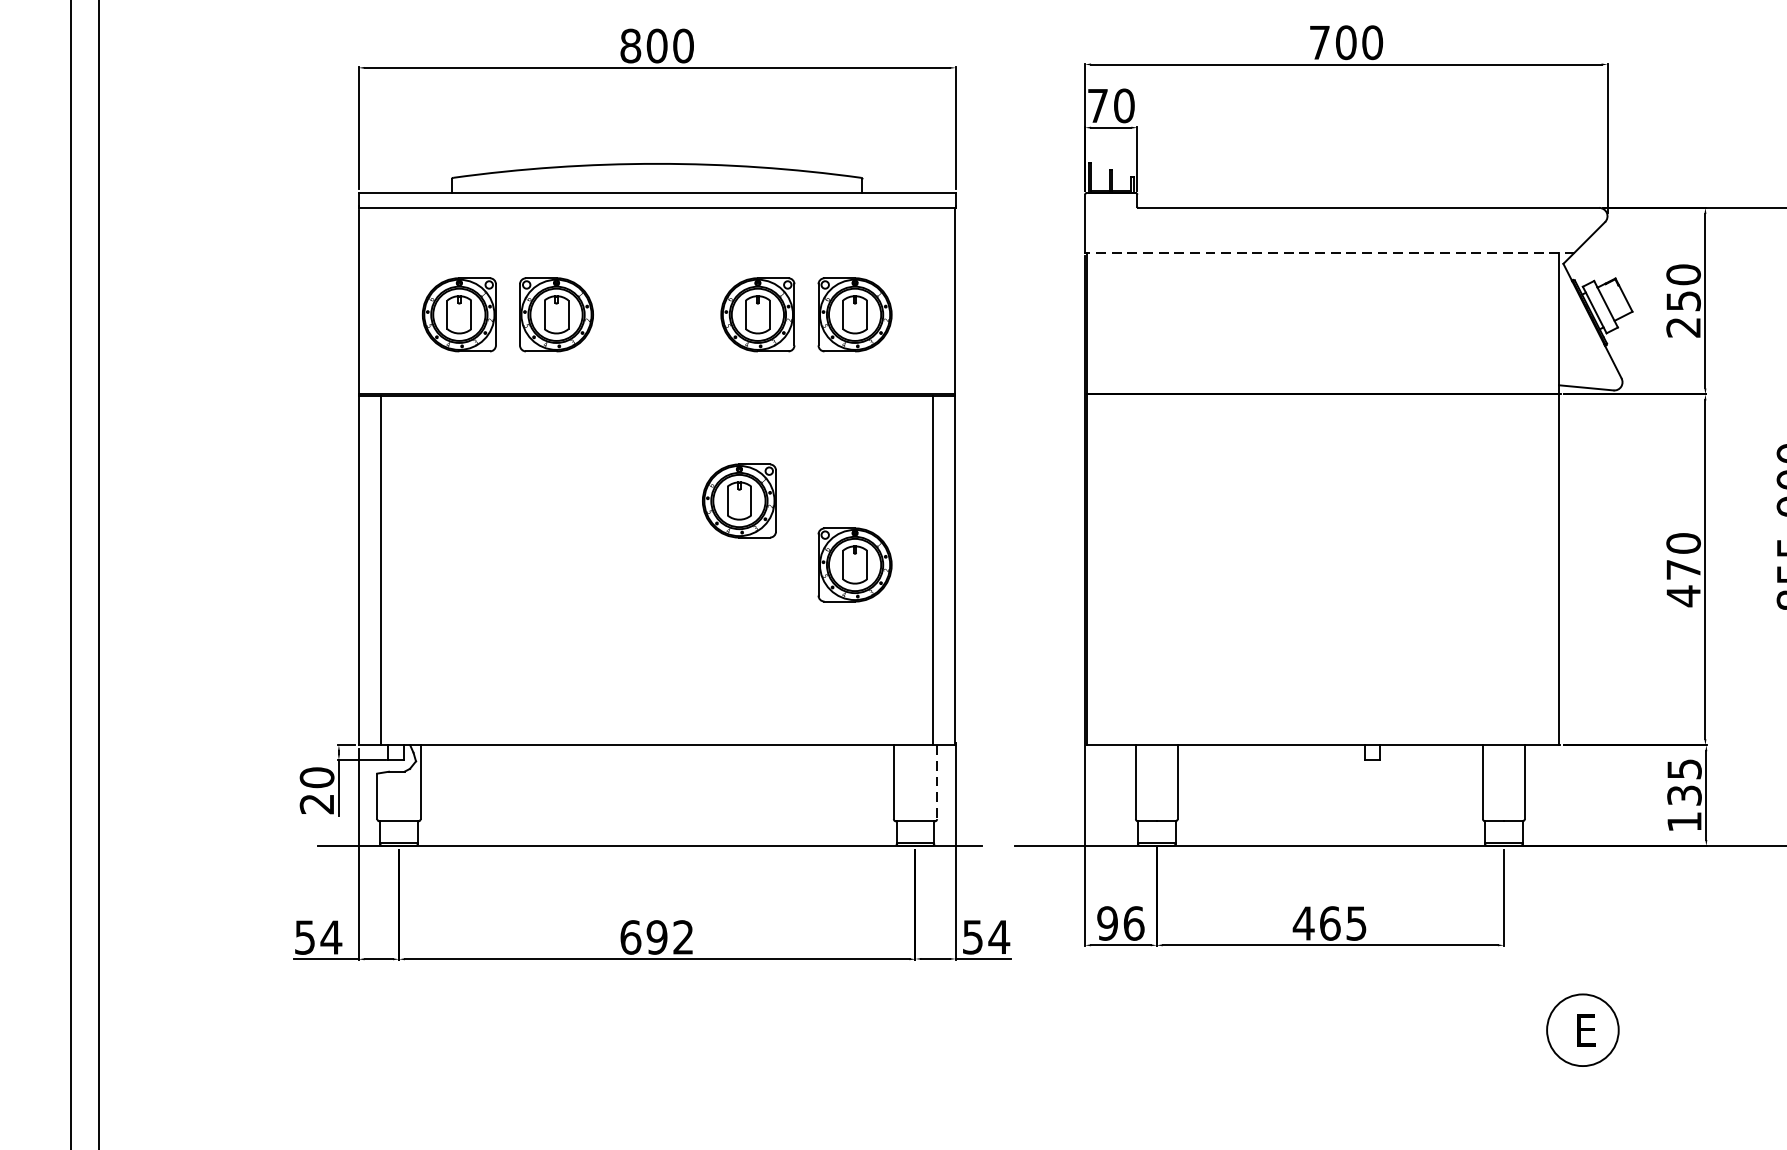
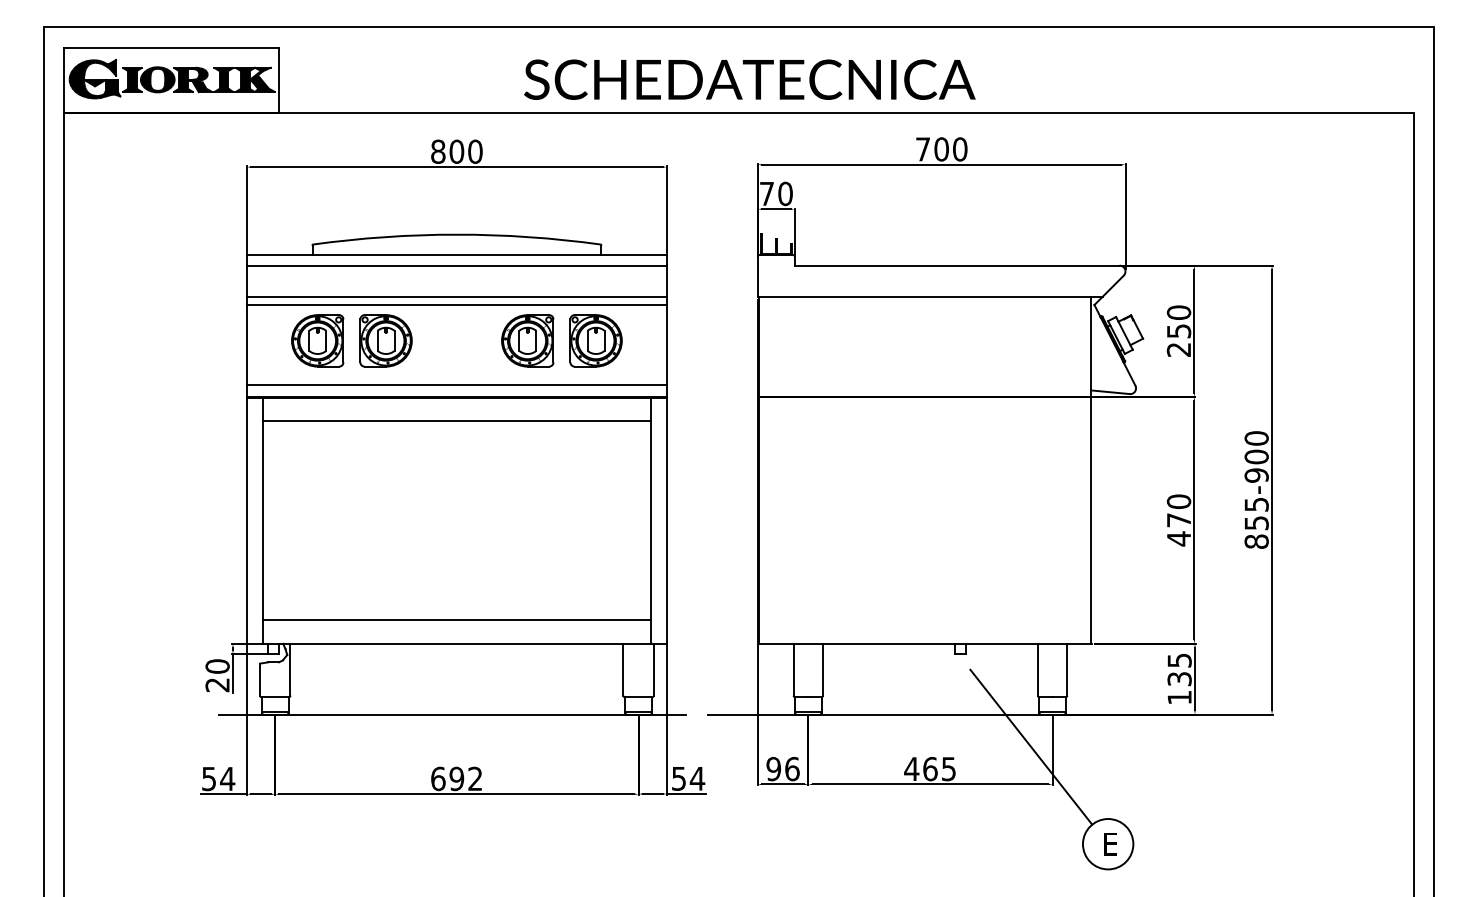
line: (656, 253) -> (456, 297), added
line: (1328, 253) -> (929, 297), dashed -> solid
line: (656, 264) -> (456, 305), added
line: (656, 378) -> (456, 385), added
line: (656, 427) -> (456, 420), added
part: (739, 500) -> (514, 471), removed
part: (854, 564) -> (595, 516), removed
line: (656, 712) -> (456, 620), added
line: (936, 781) -> (653, 669), dashed -> solid
line: (1473, 891) -> (1031, 746), added

